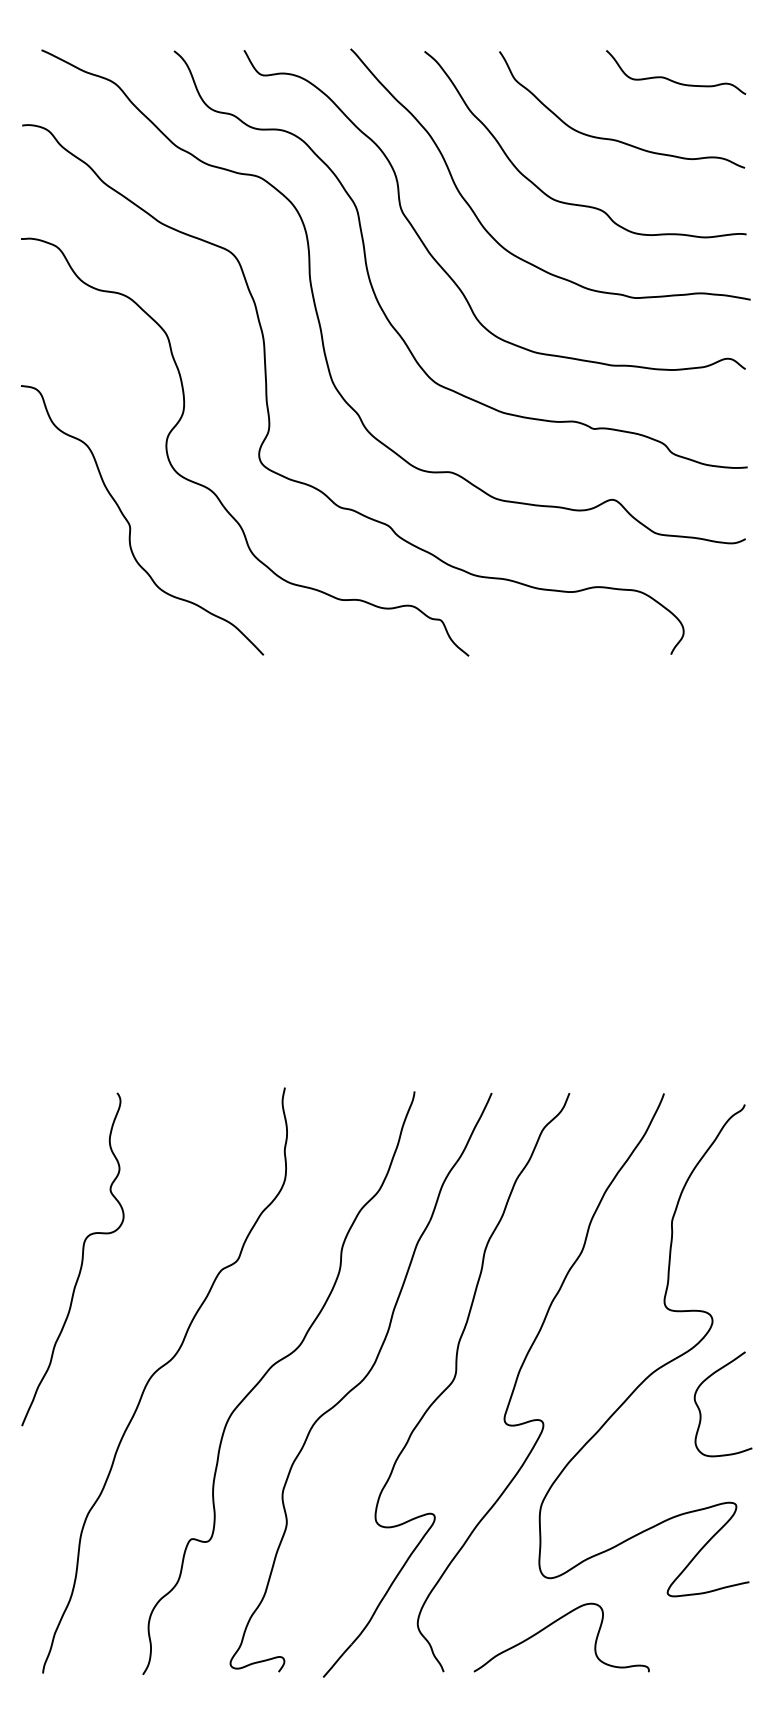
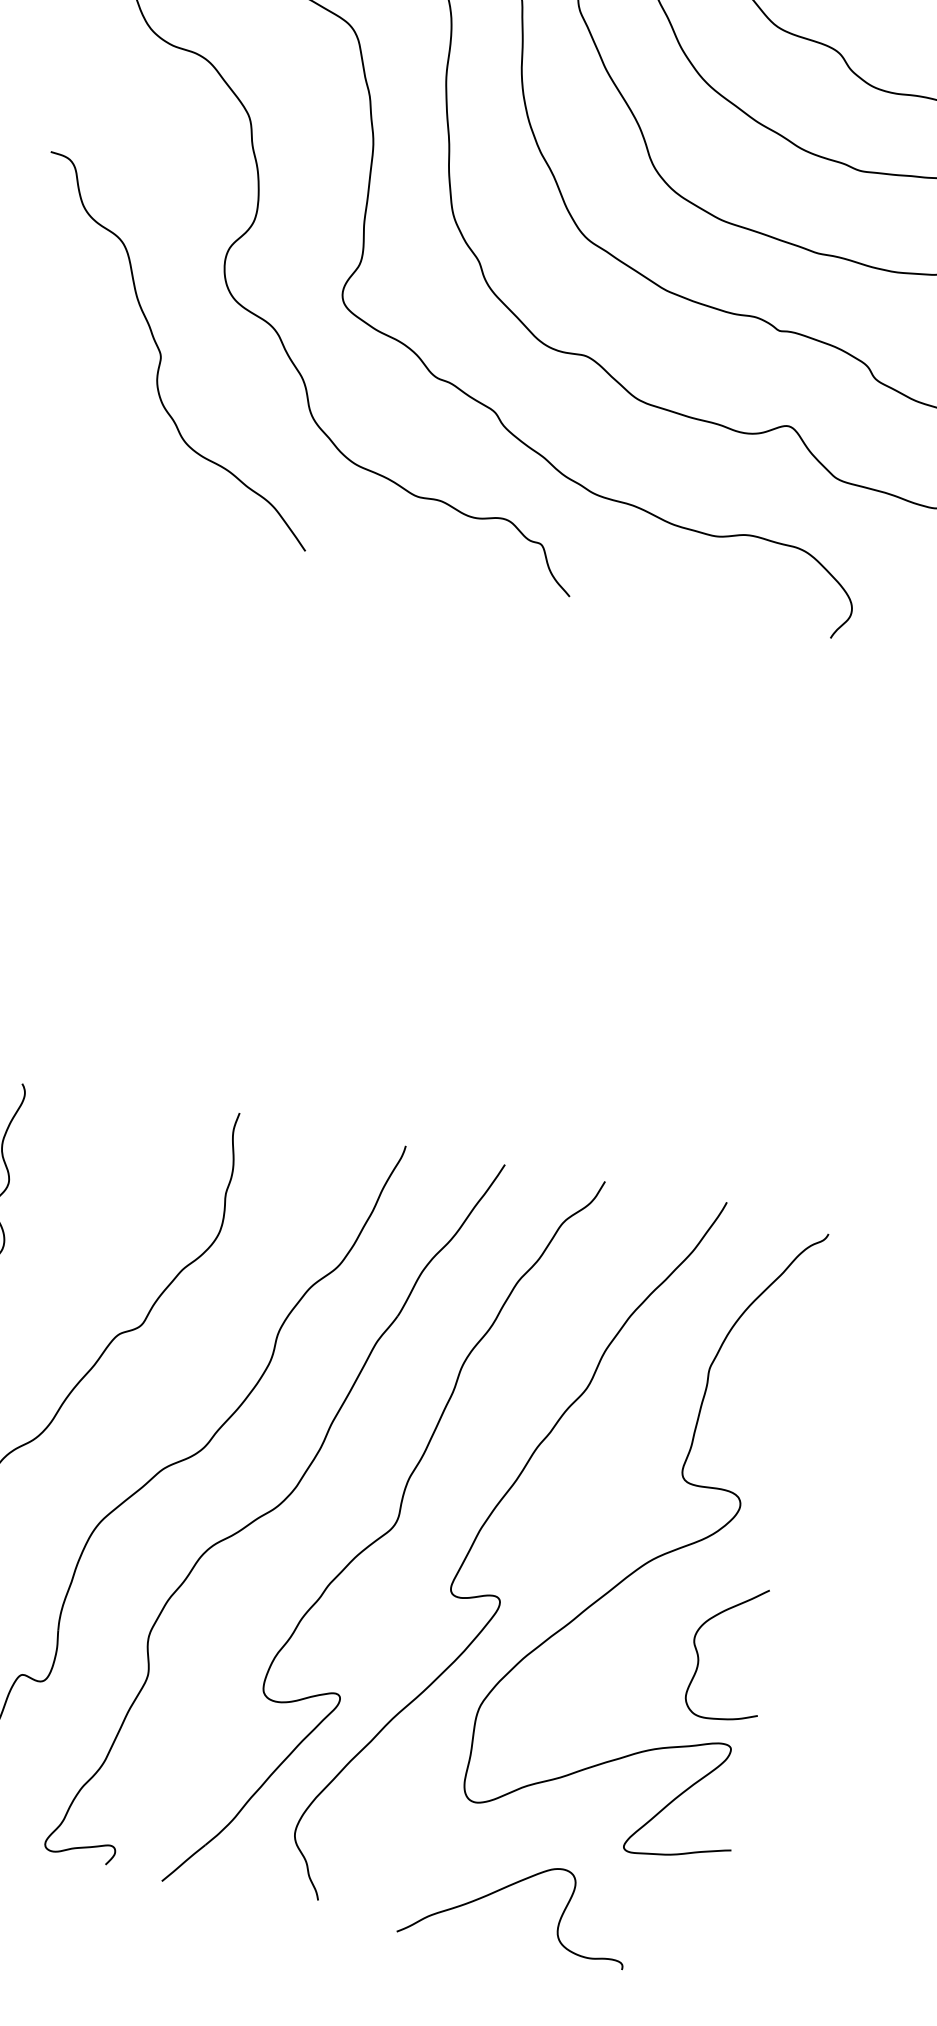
curve: (700, 1409) -> (699, 1654), moved
curve: (551, 1625) -> (506, 1888), moved

